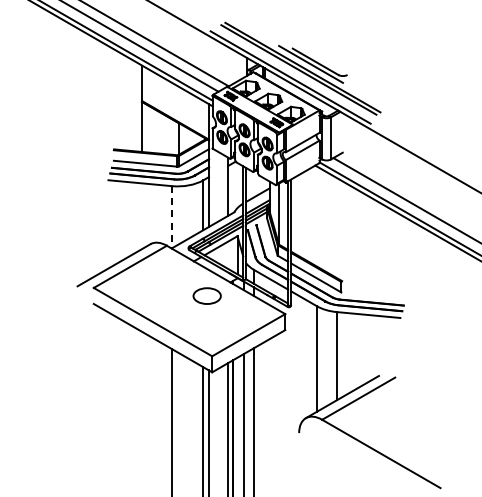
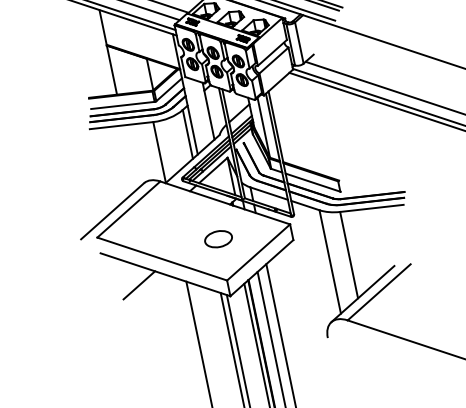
line: (172, 217) -> (160, 152), dashed -> solid
part: (206, 295) -> (217, 238), moved
line: (125, 342) -> (139, 284), added

